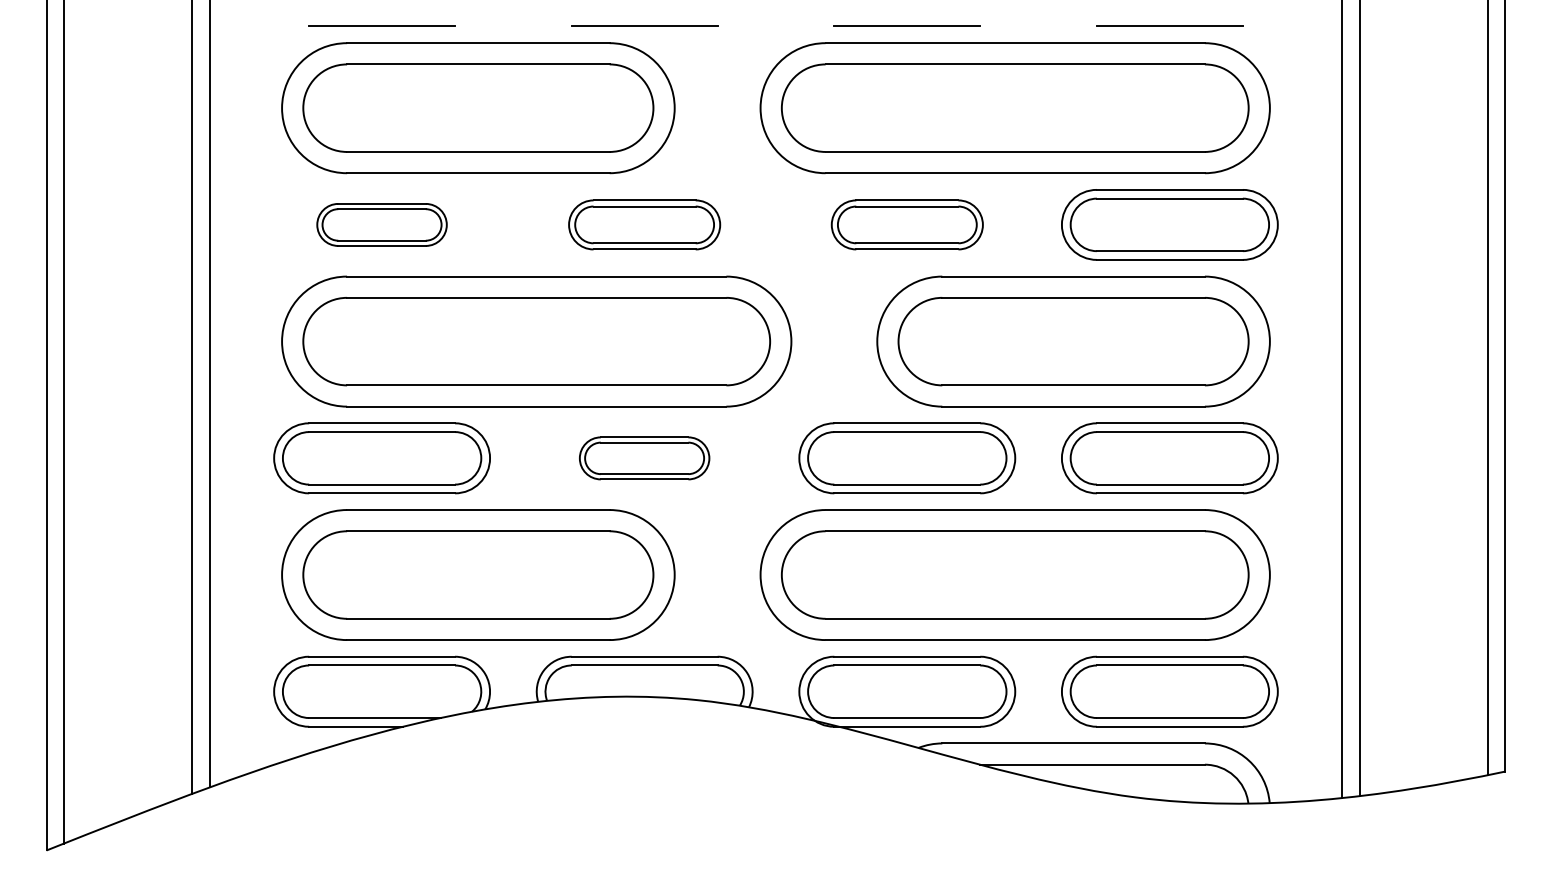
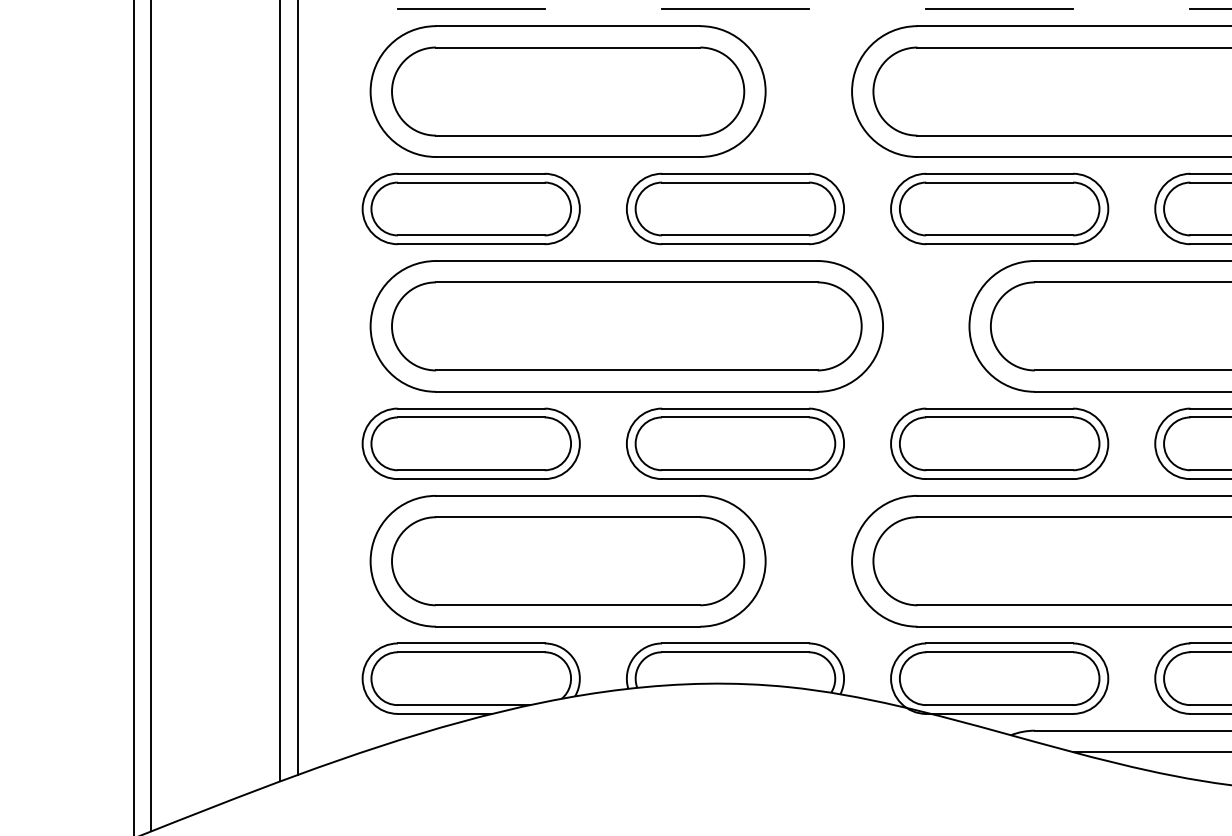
part: (381, 224) -> (470, 208), size x1.67
part: (644, 224) -> (735, 208), size x1.43
part: (907, 224) -> (999, 208), size x1.43
part: (644, 458) -> (735, 444), size x1.67

